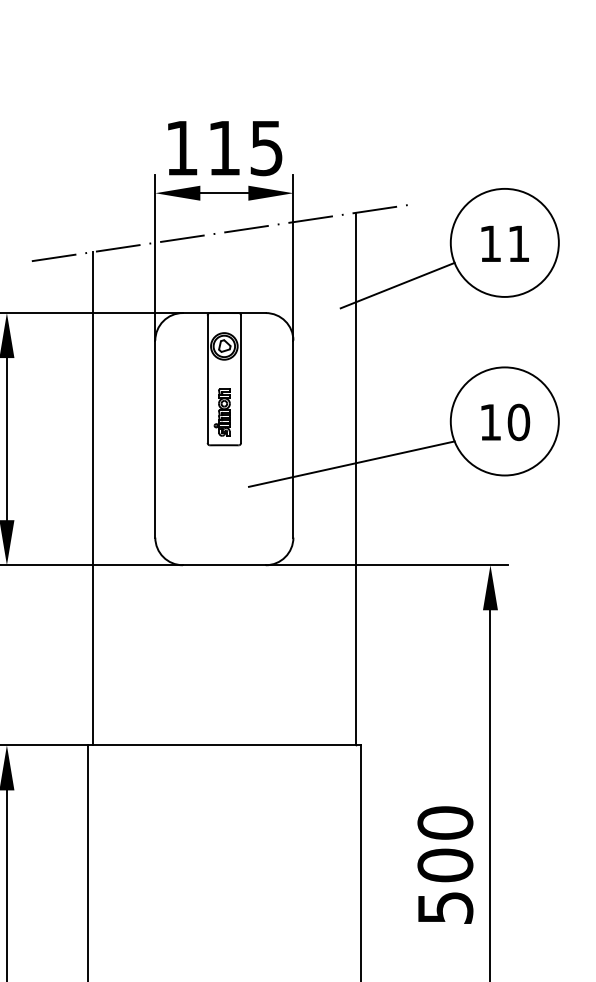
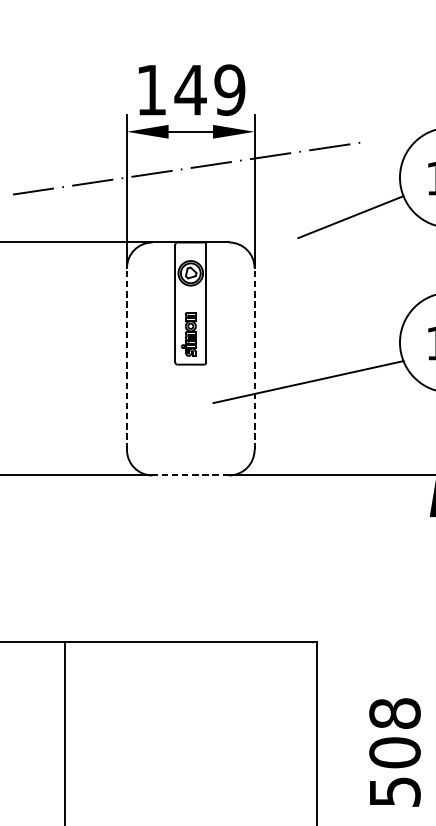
text: (244, 147) -> (209, 89), 115 -> 149
line: (155, 438) -> (127, 358), solid -> dashed
line: (293, 438) -> (254, 358), solid -> dashed
line: (355, 478) -> (311, 395), removed
line: (92, 498) -> (68, 413), removed
line: (223, 565) -> (189, 475), solid -> dashed
text: (445, 822) -> (395, 713), 500 -> 508

